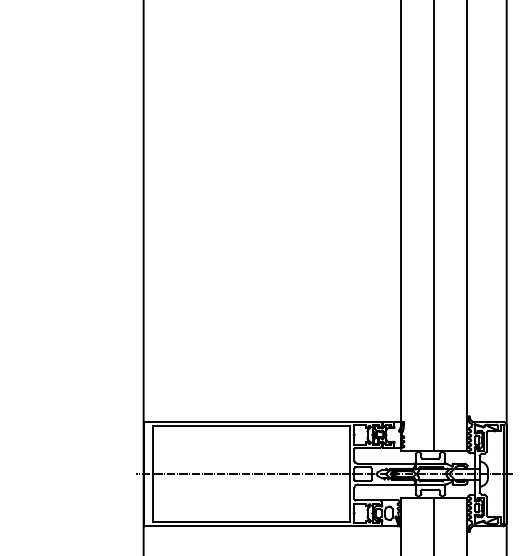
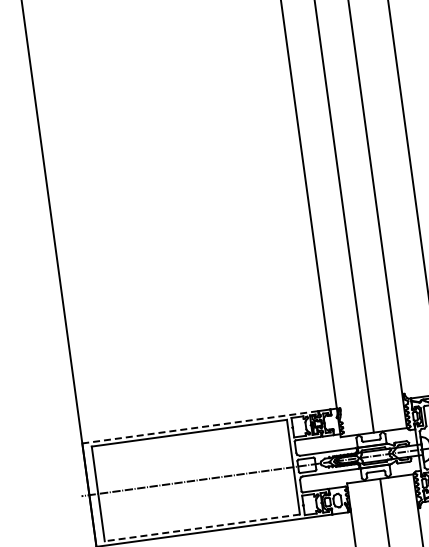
line: (262, 421) -> (200, 426), solid -> dashed
line: (250, 521) -> (201, 527), solid -> dashed

